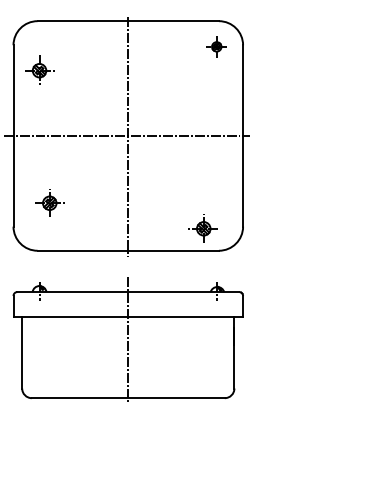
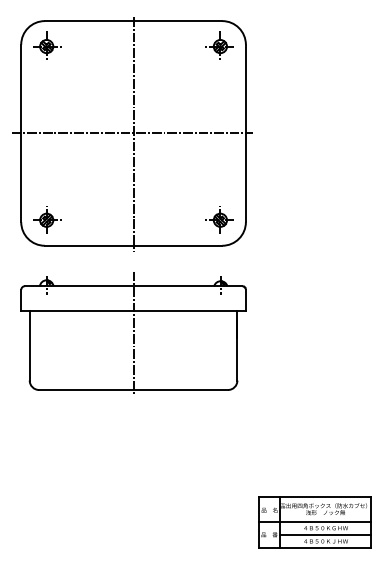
part: (216, 46) -> (219, 45), size x1.43
part: (40, 69) -> (47, 45), moved
part: (50, 202) -> (47, 219), moved
part: (202, 228) -> (219, 219), moved

